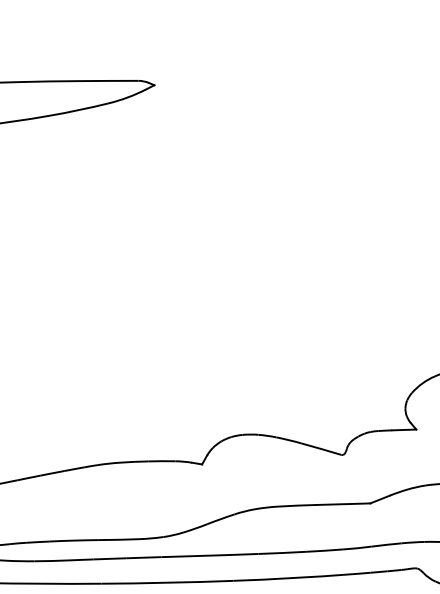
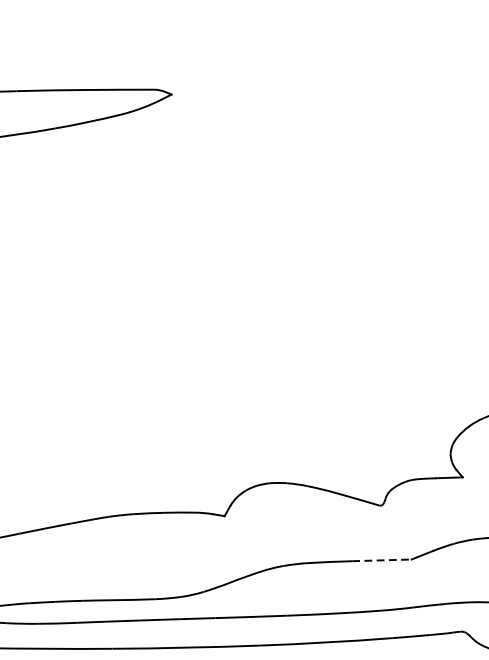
line: (343, 504) -> (381, 560), solid -> dashed

